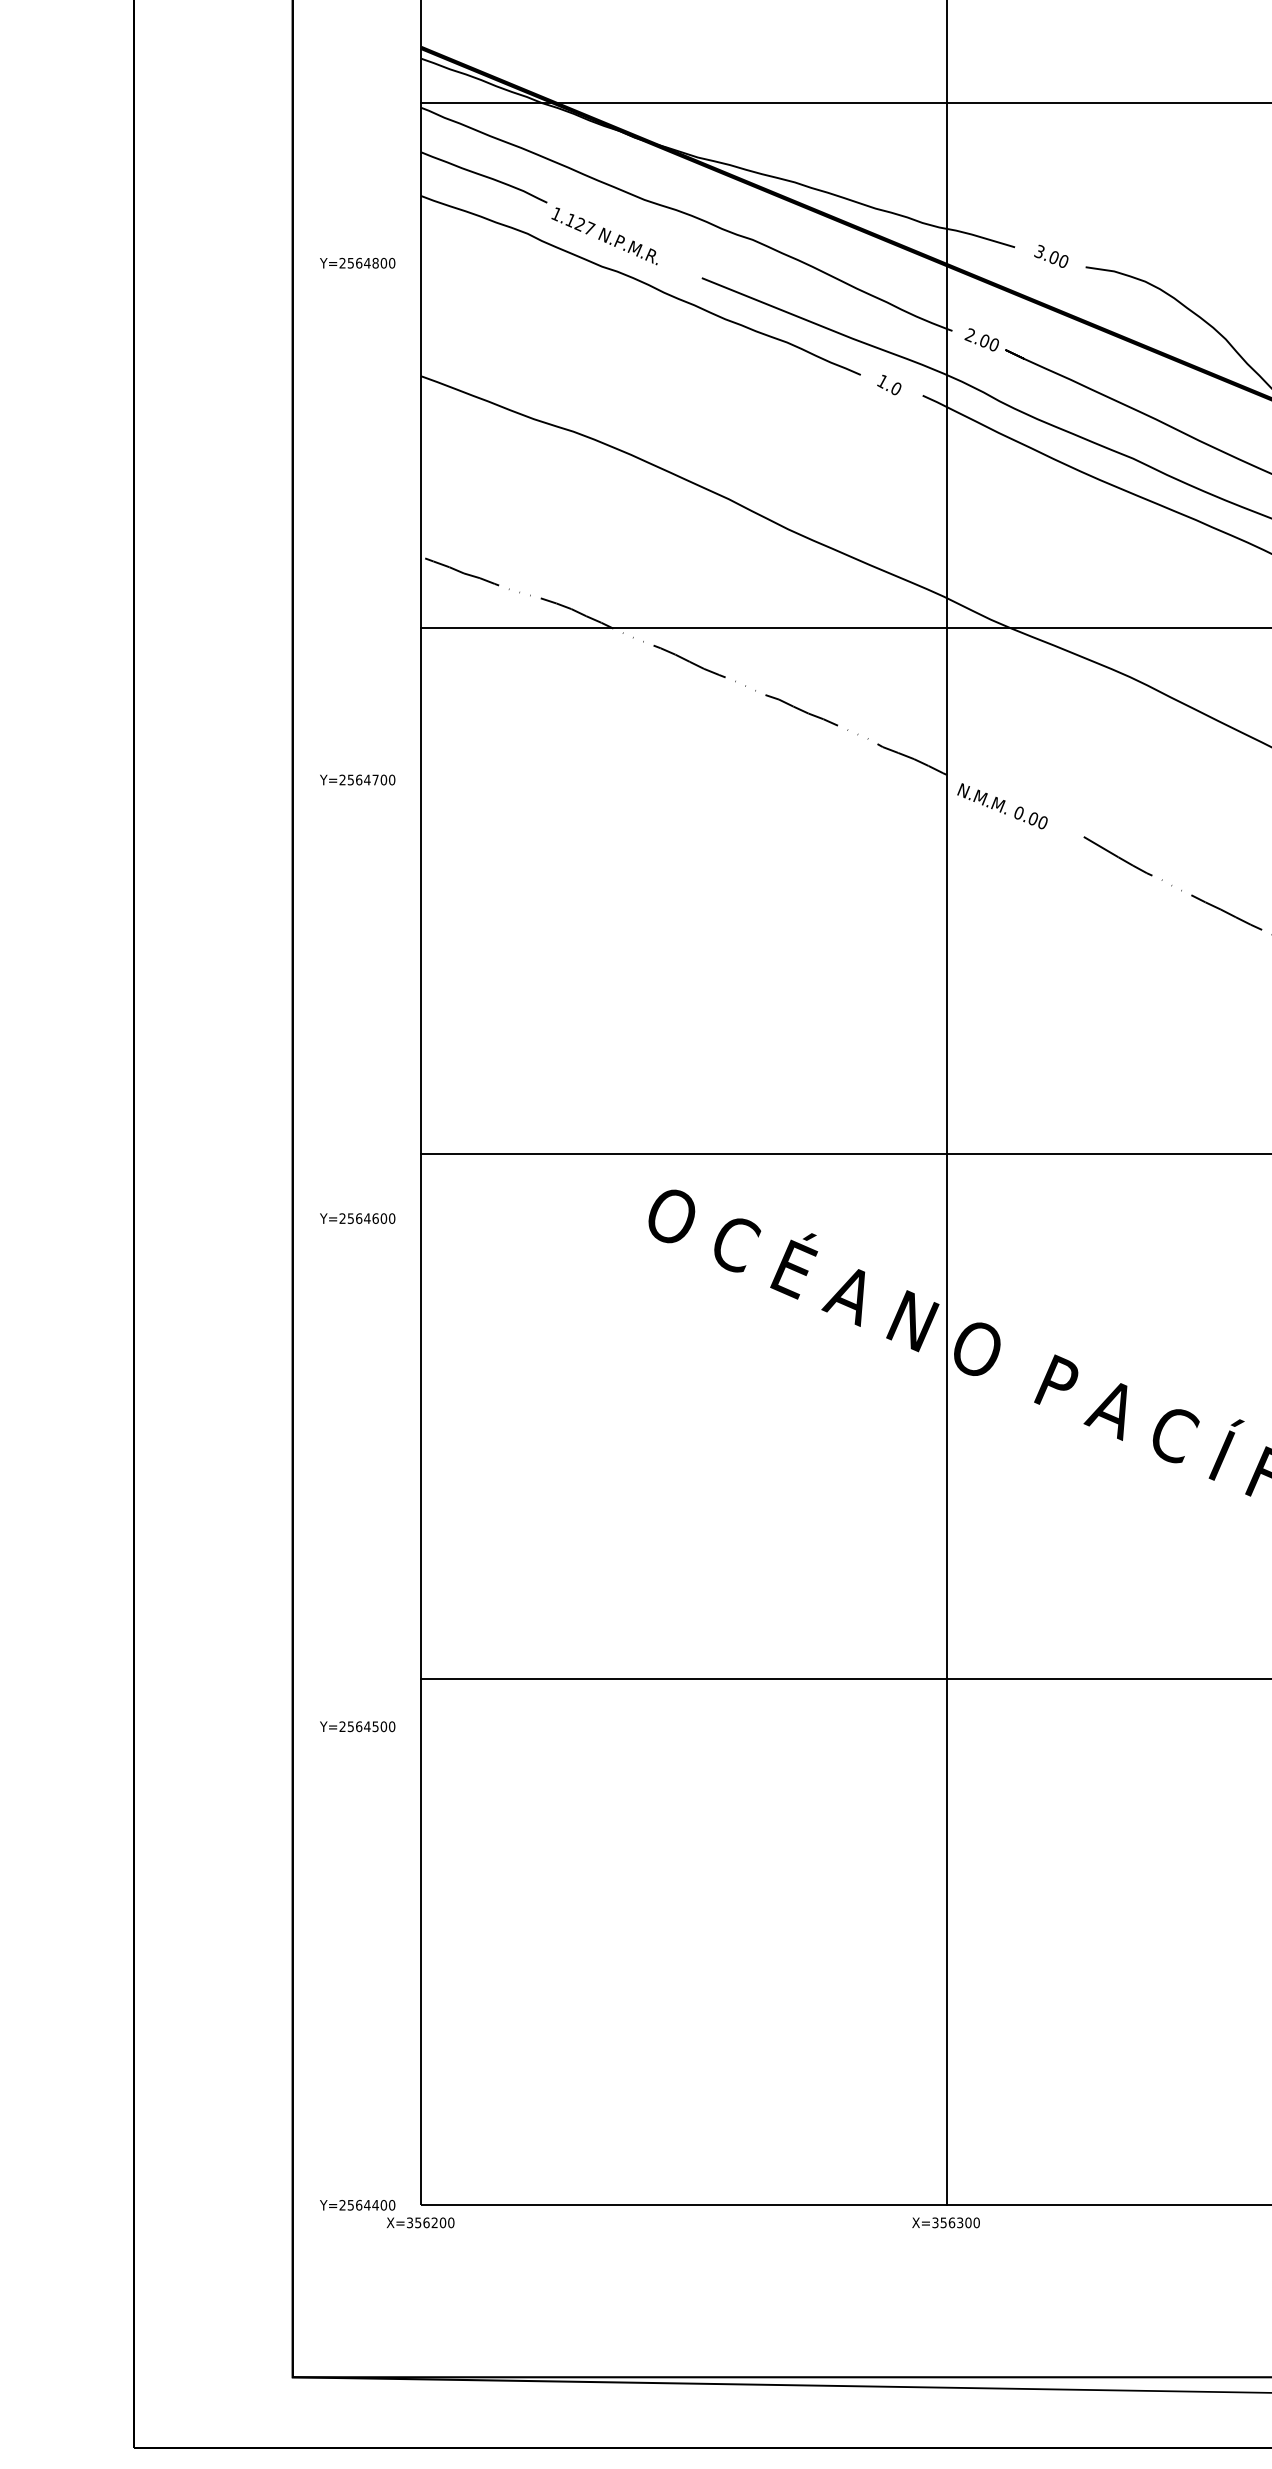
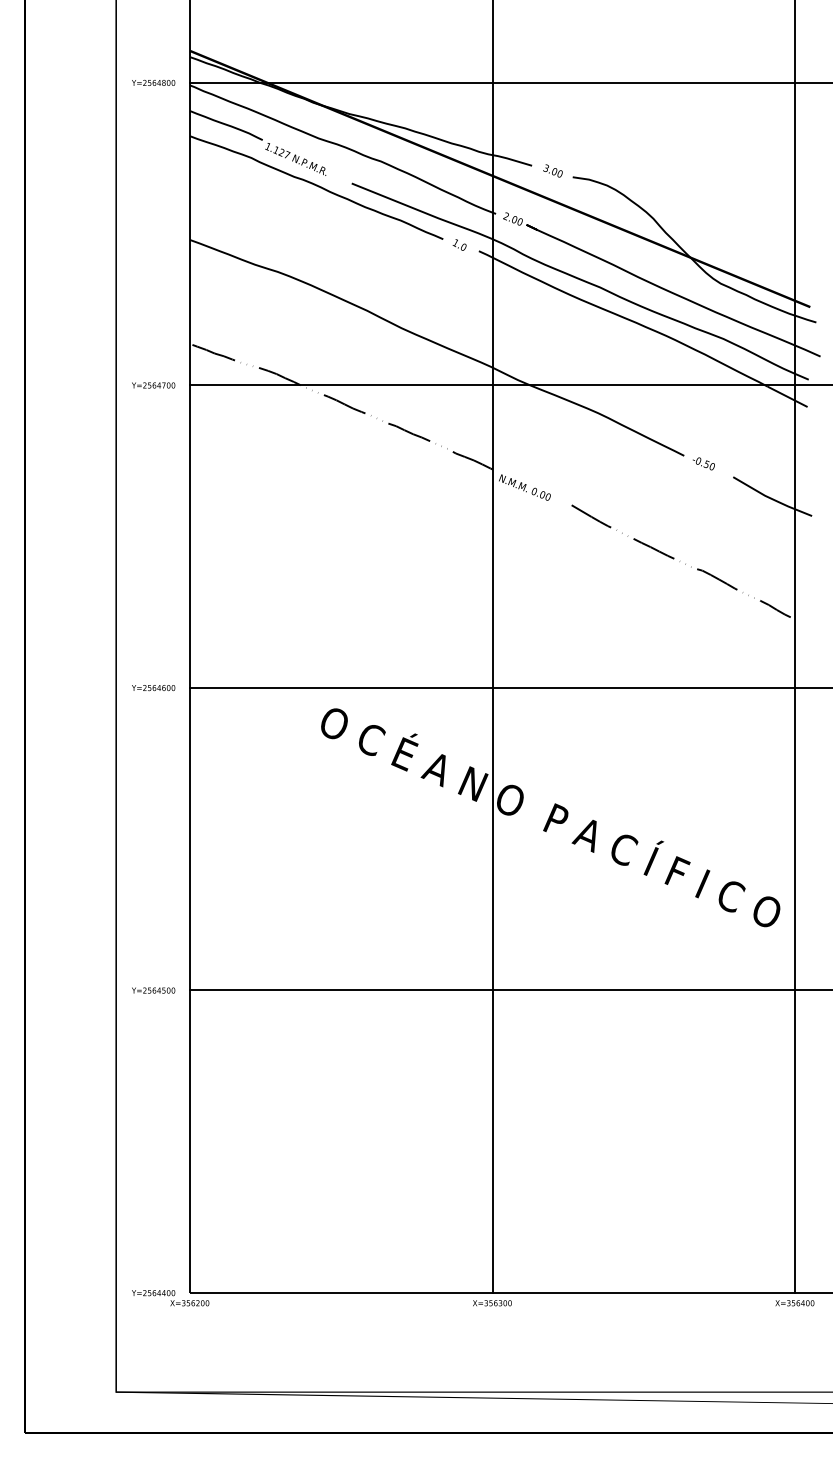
text: (357, 262) -> (153, 82), moved
text: (357, 780) -> (153, 385), moved
text: (357, 1219) -> (153, 688), moved
text: (357, 1726) -> (153, 990), moved

